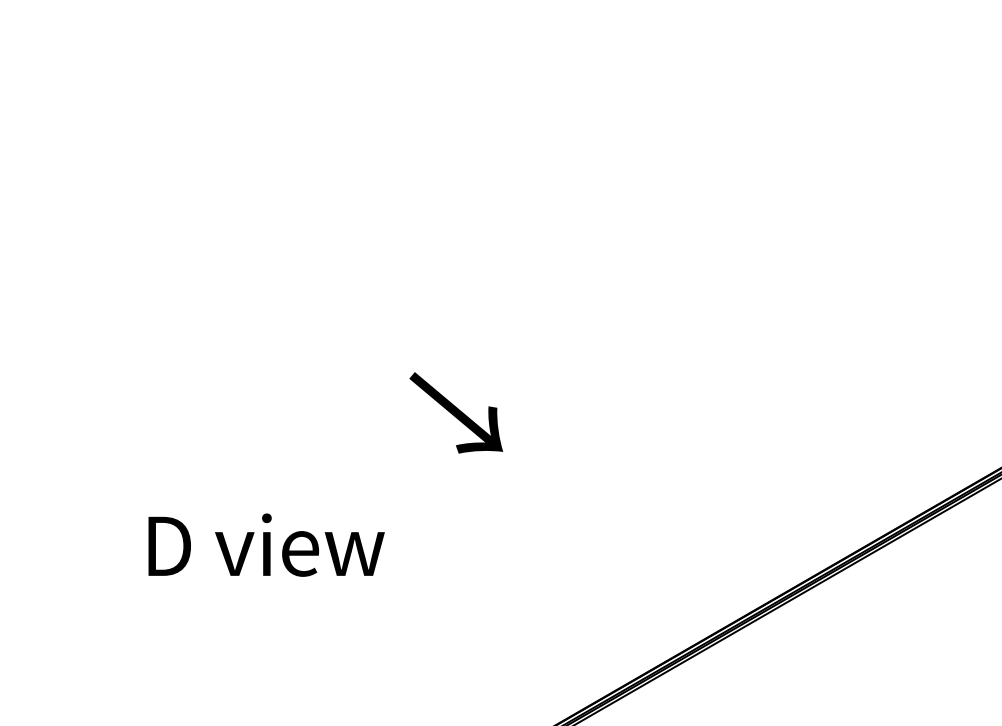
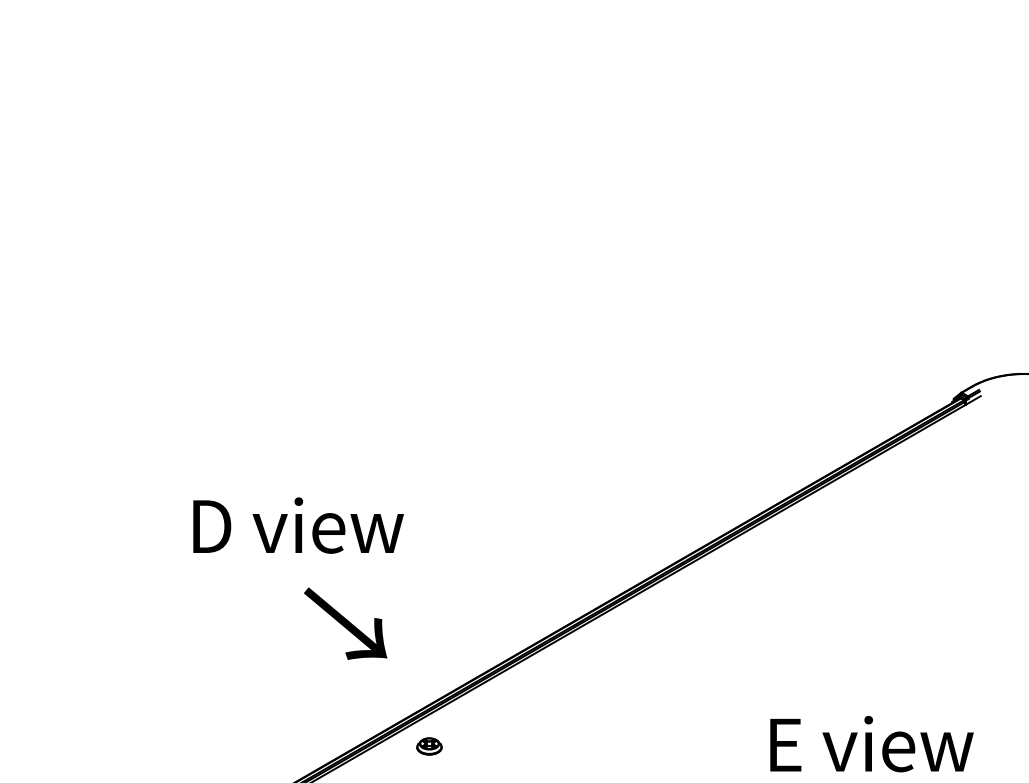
text: (456, 412) -> (345, 623), moved
text: (266, 545) -> (298, 525), moved

